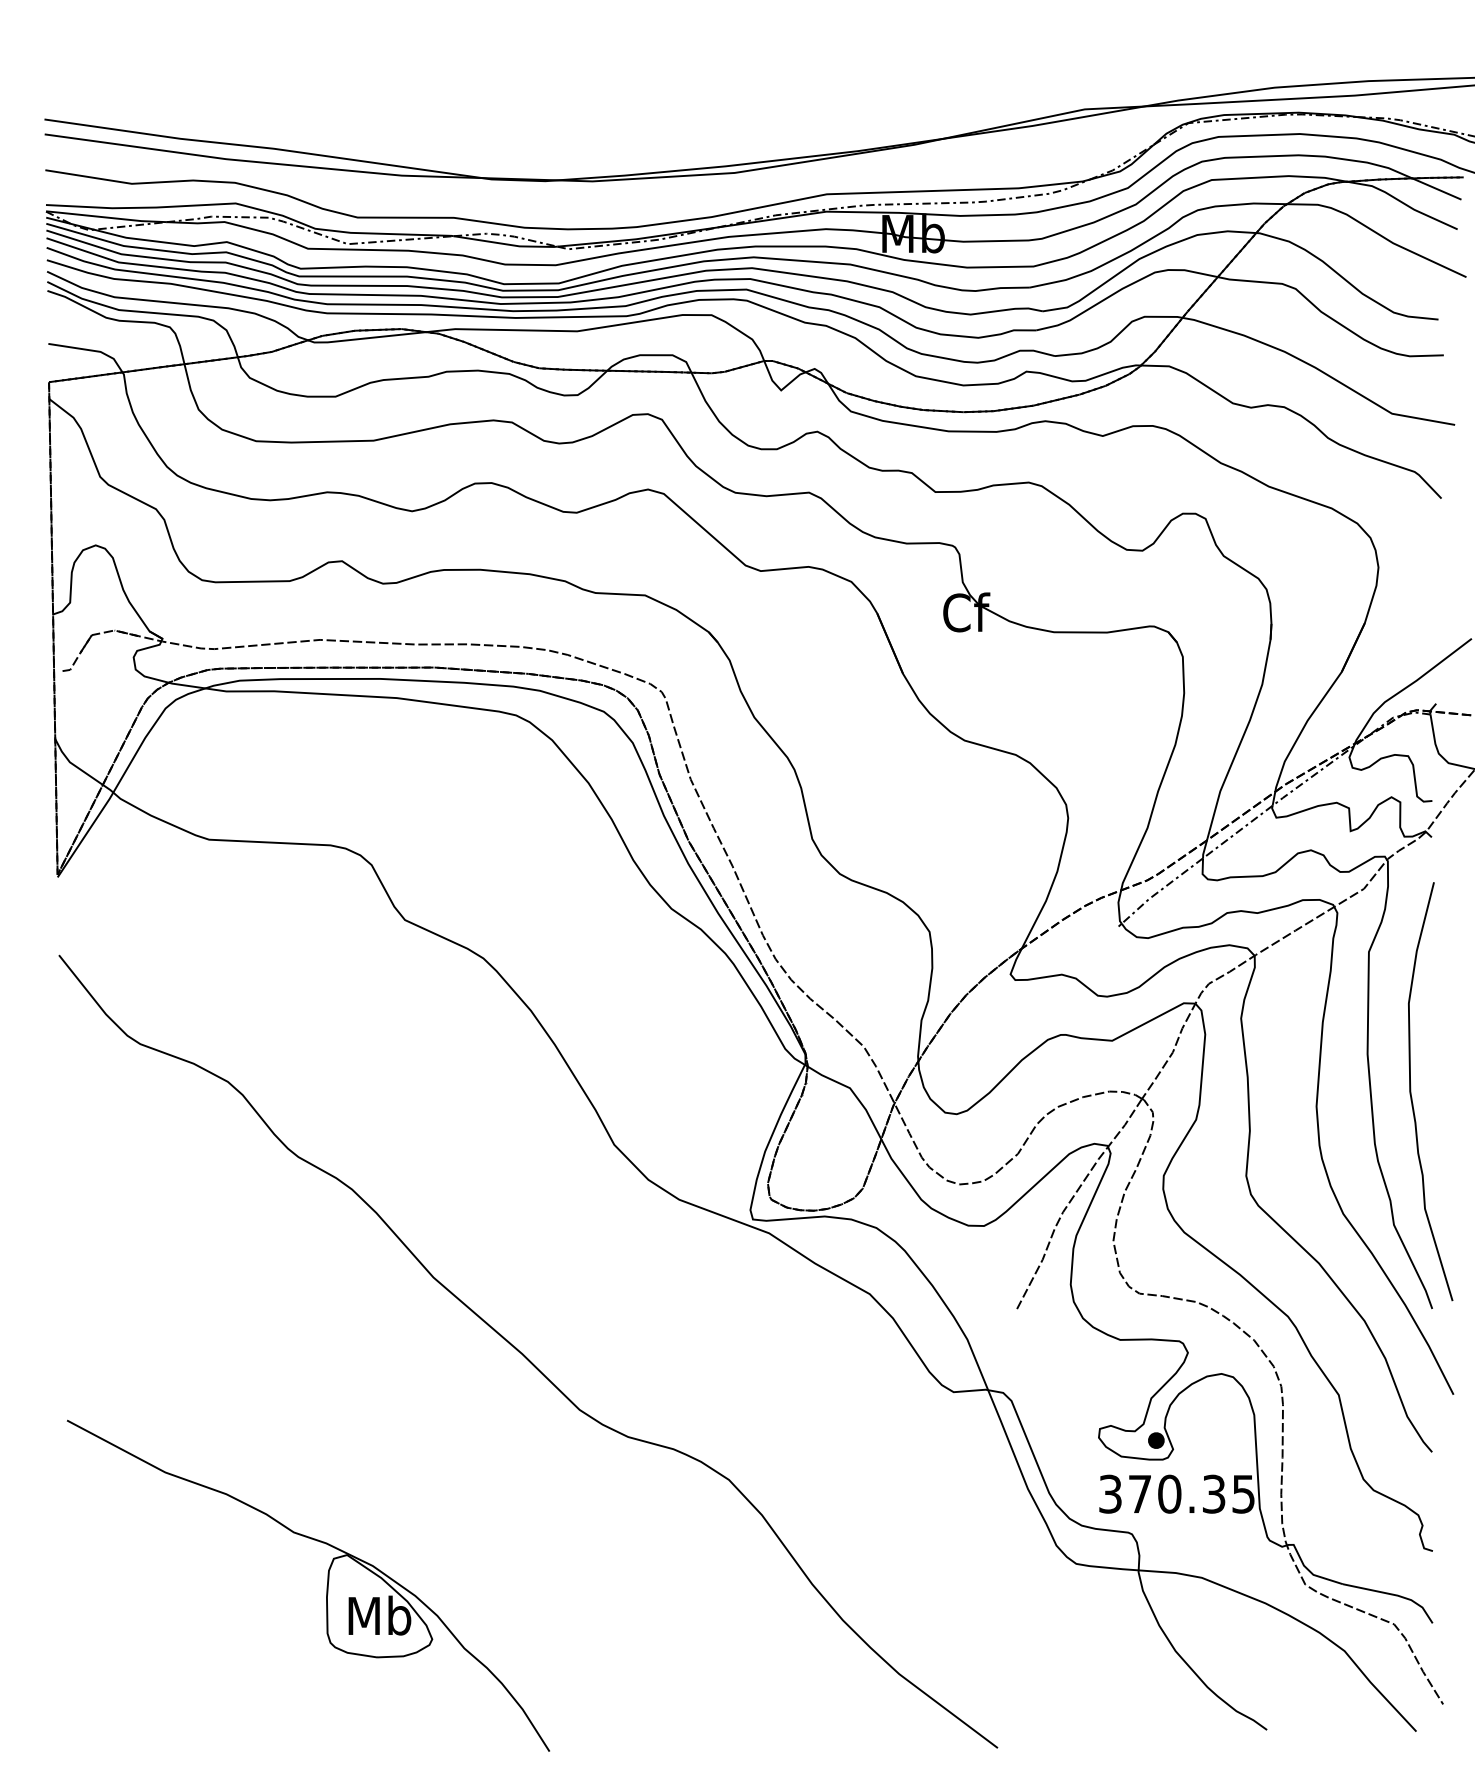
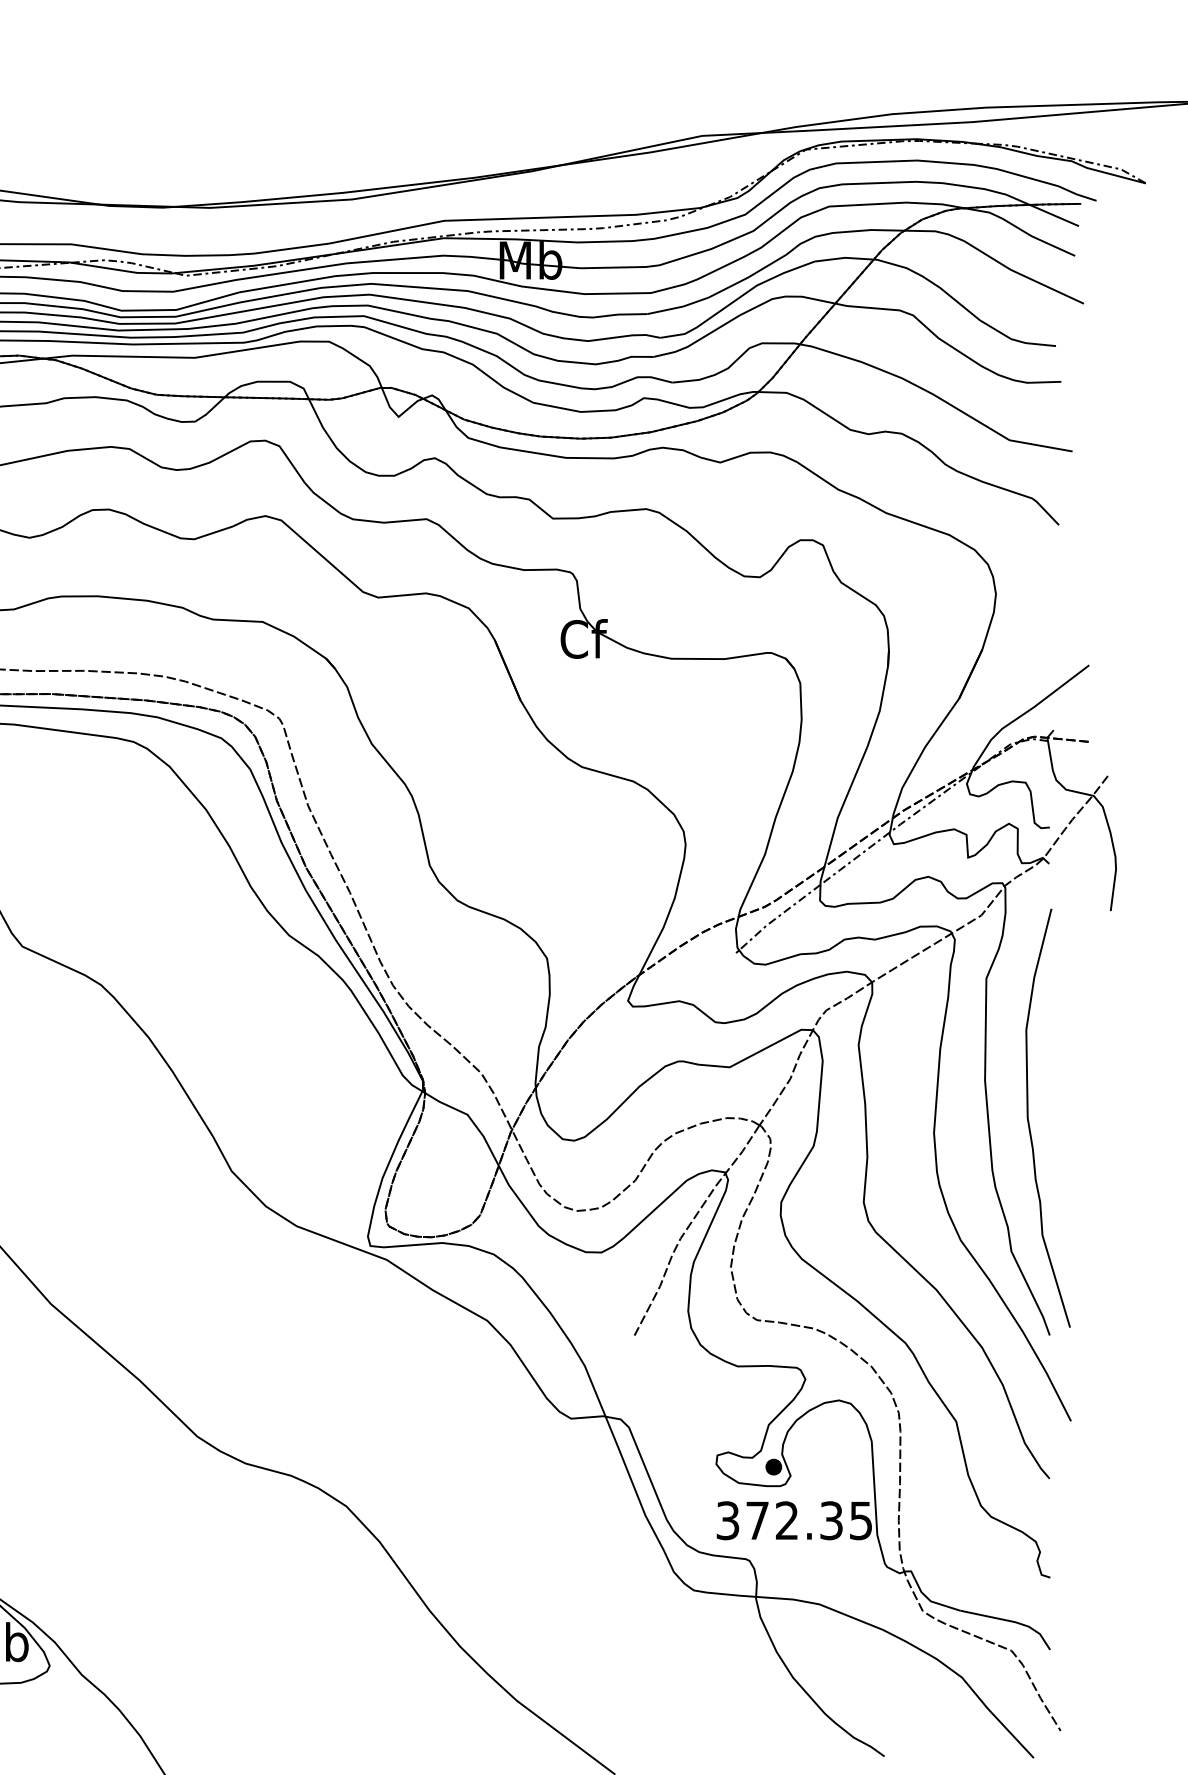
text: (1169, 1493) -> (786, 1520), 370.35 -> 372.35

